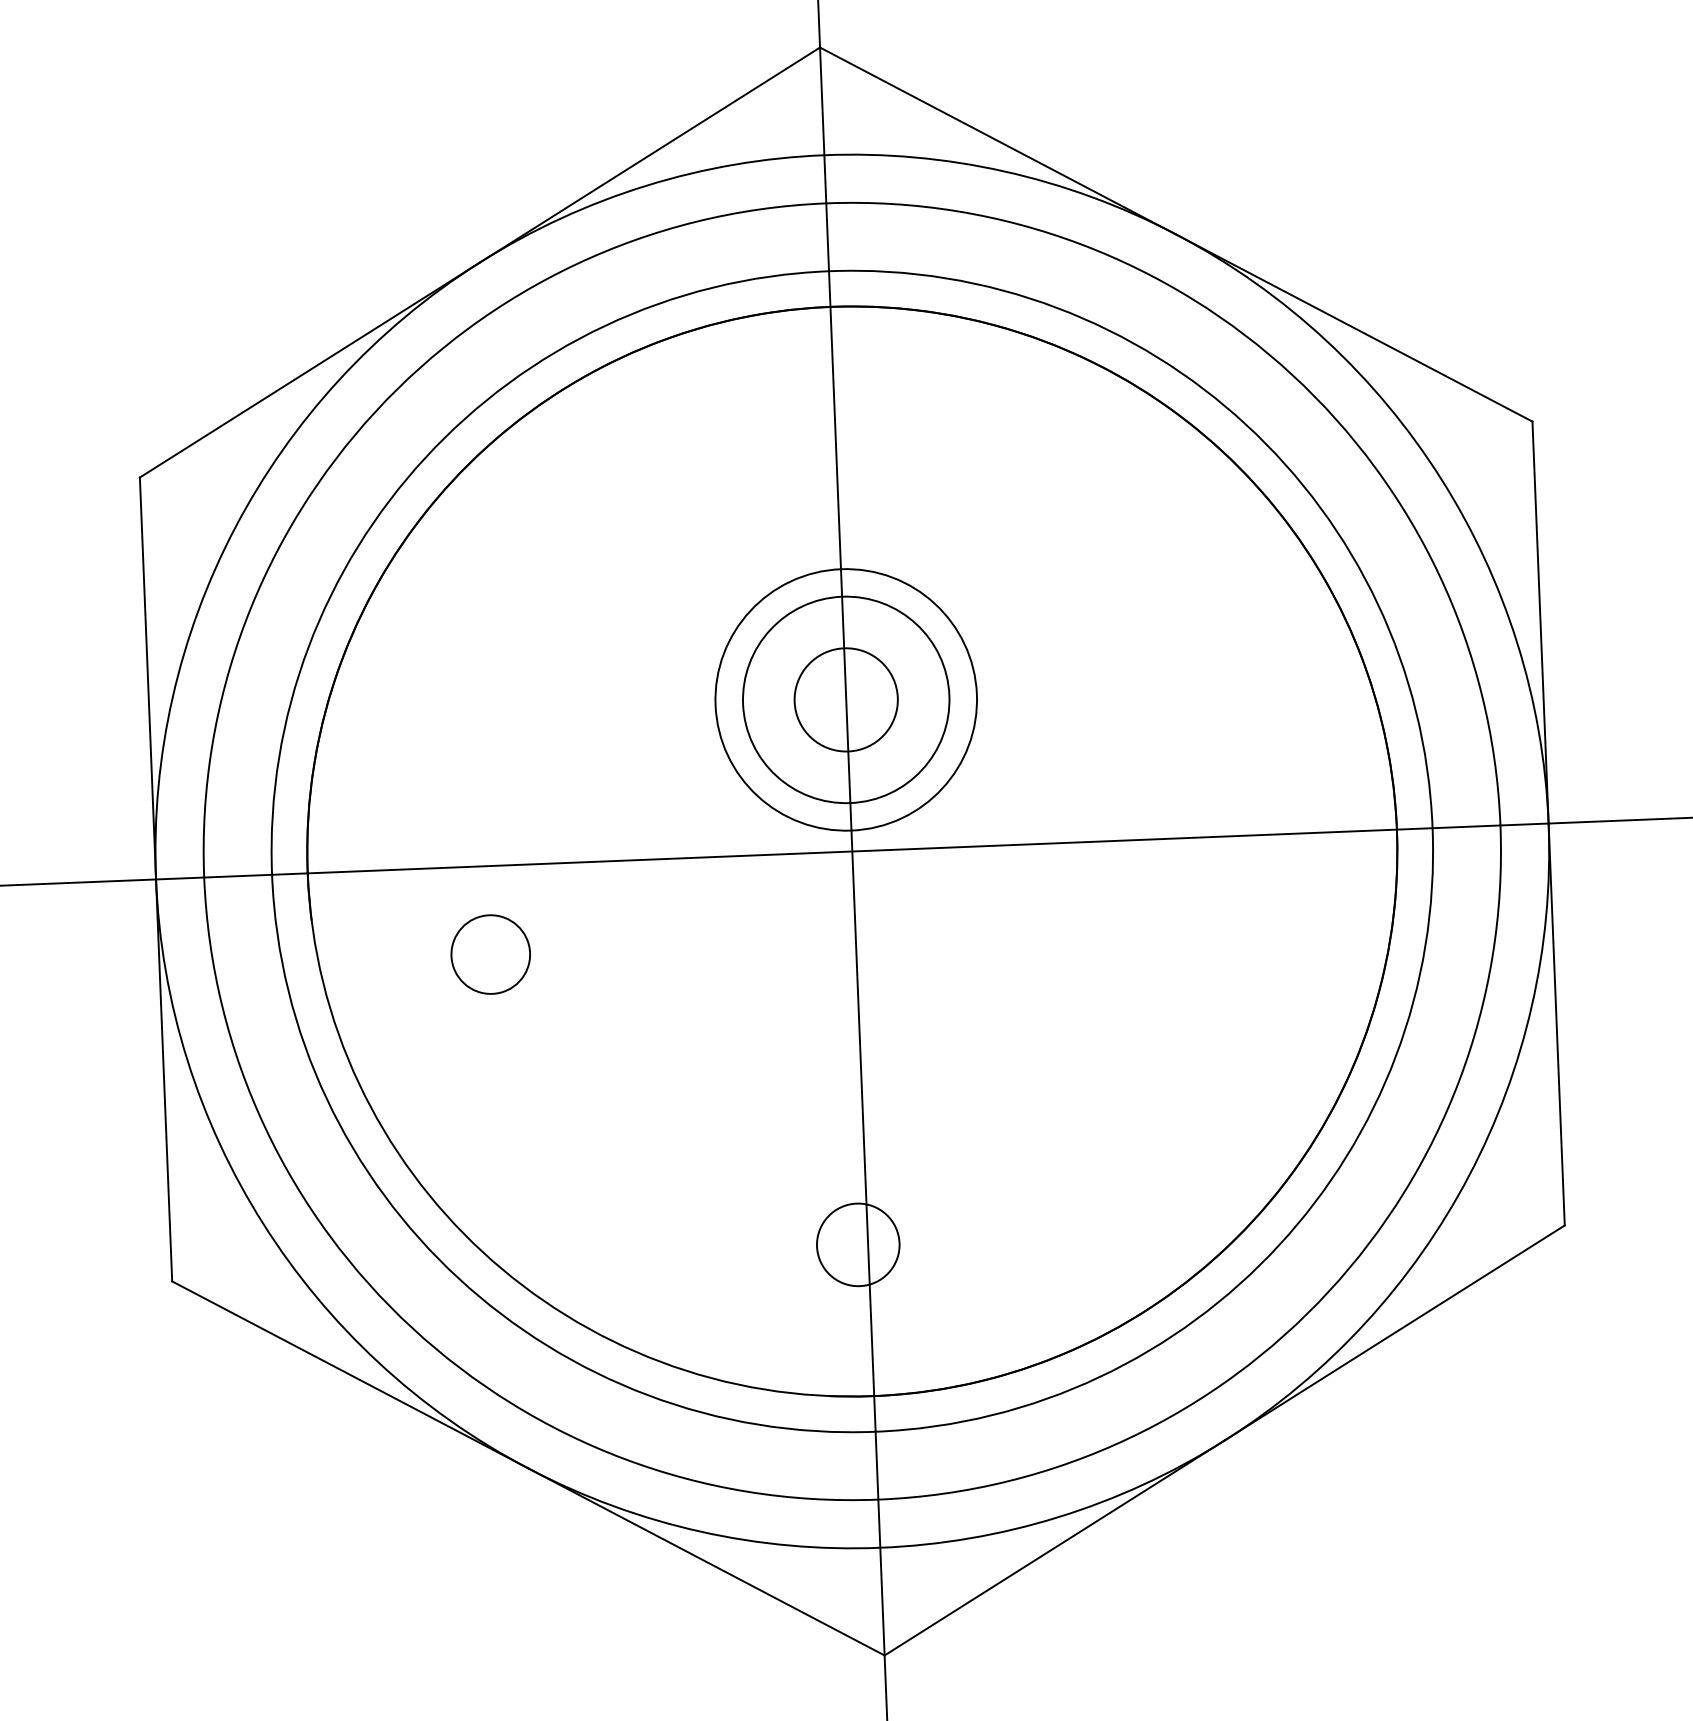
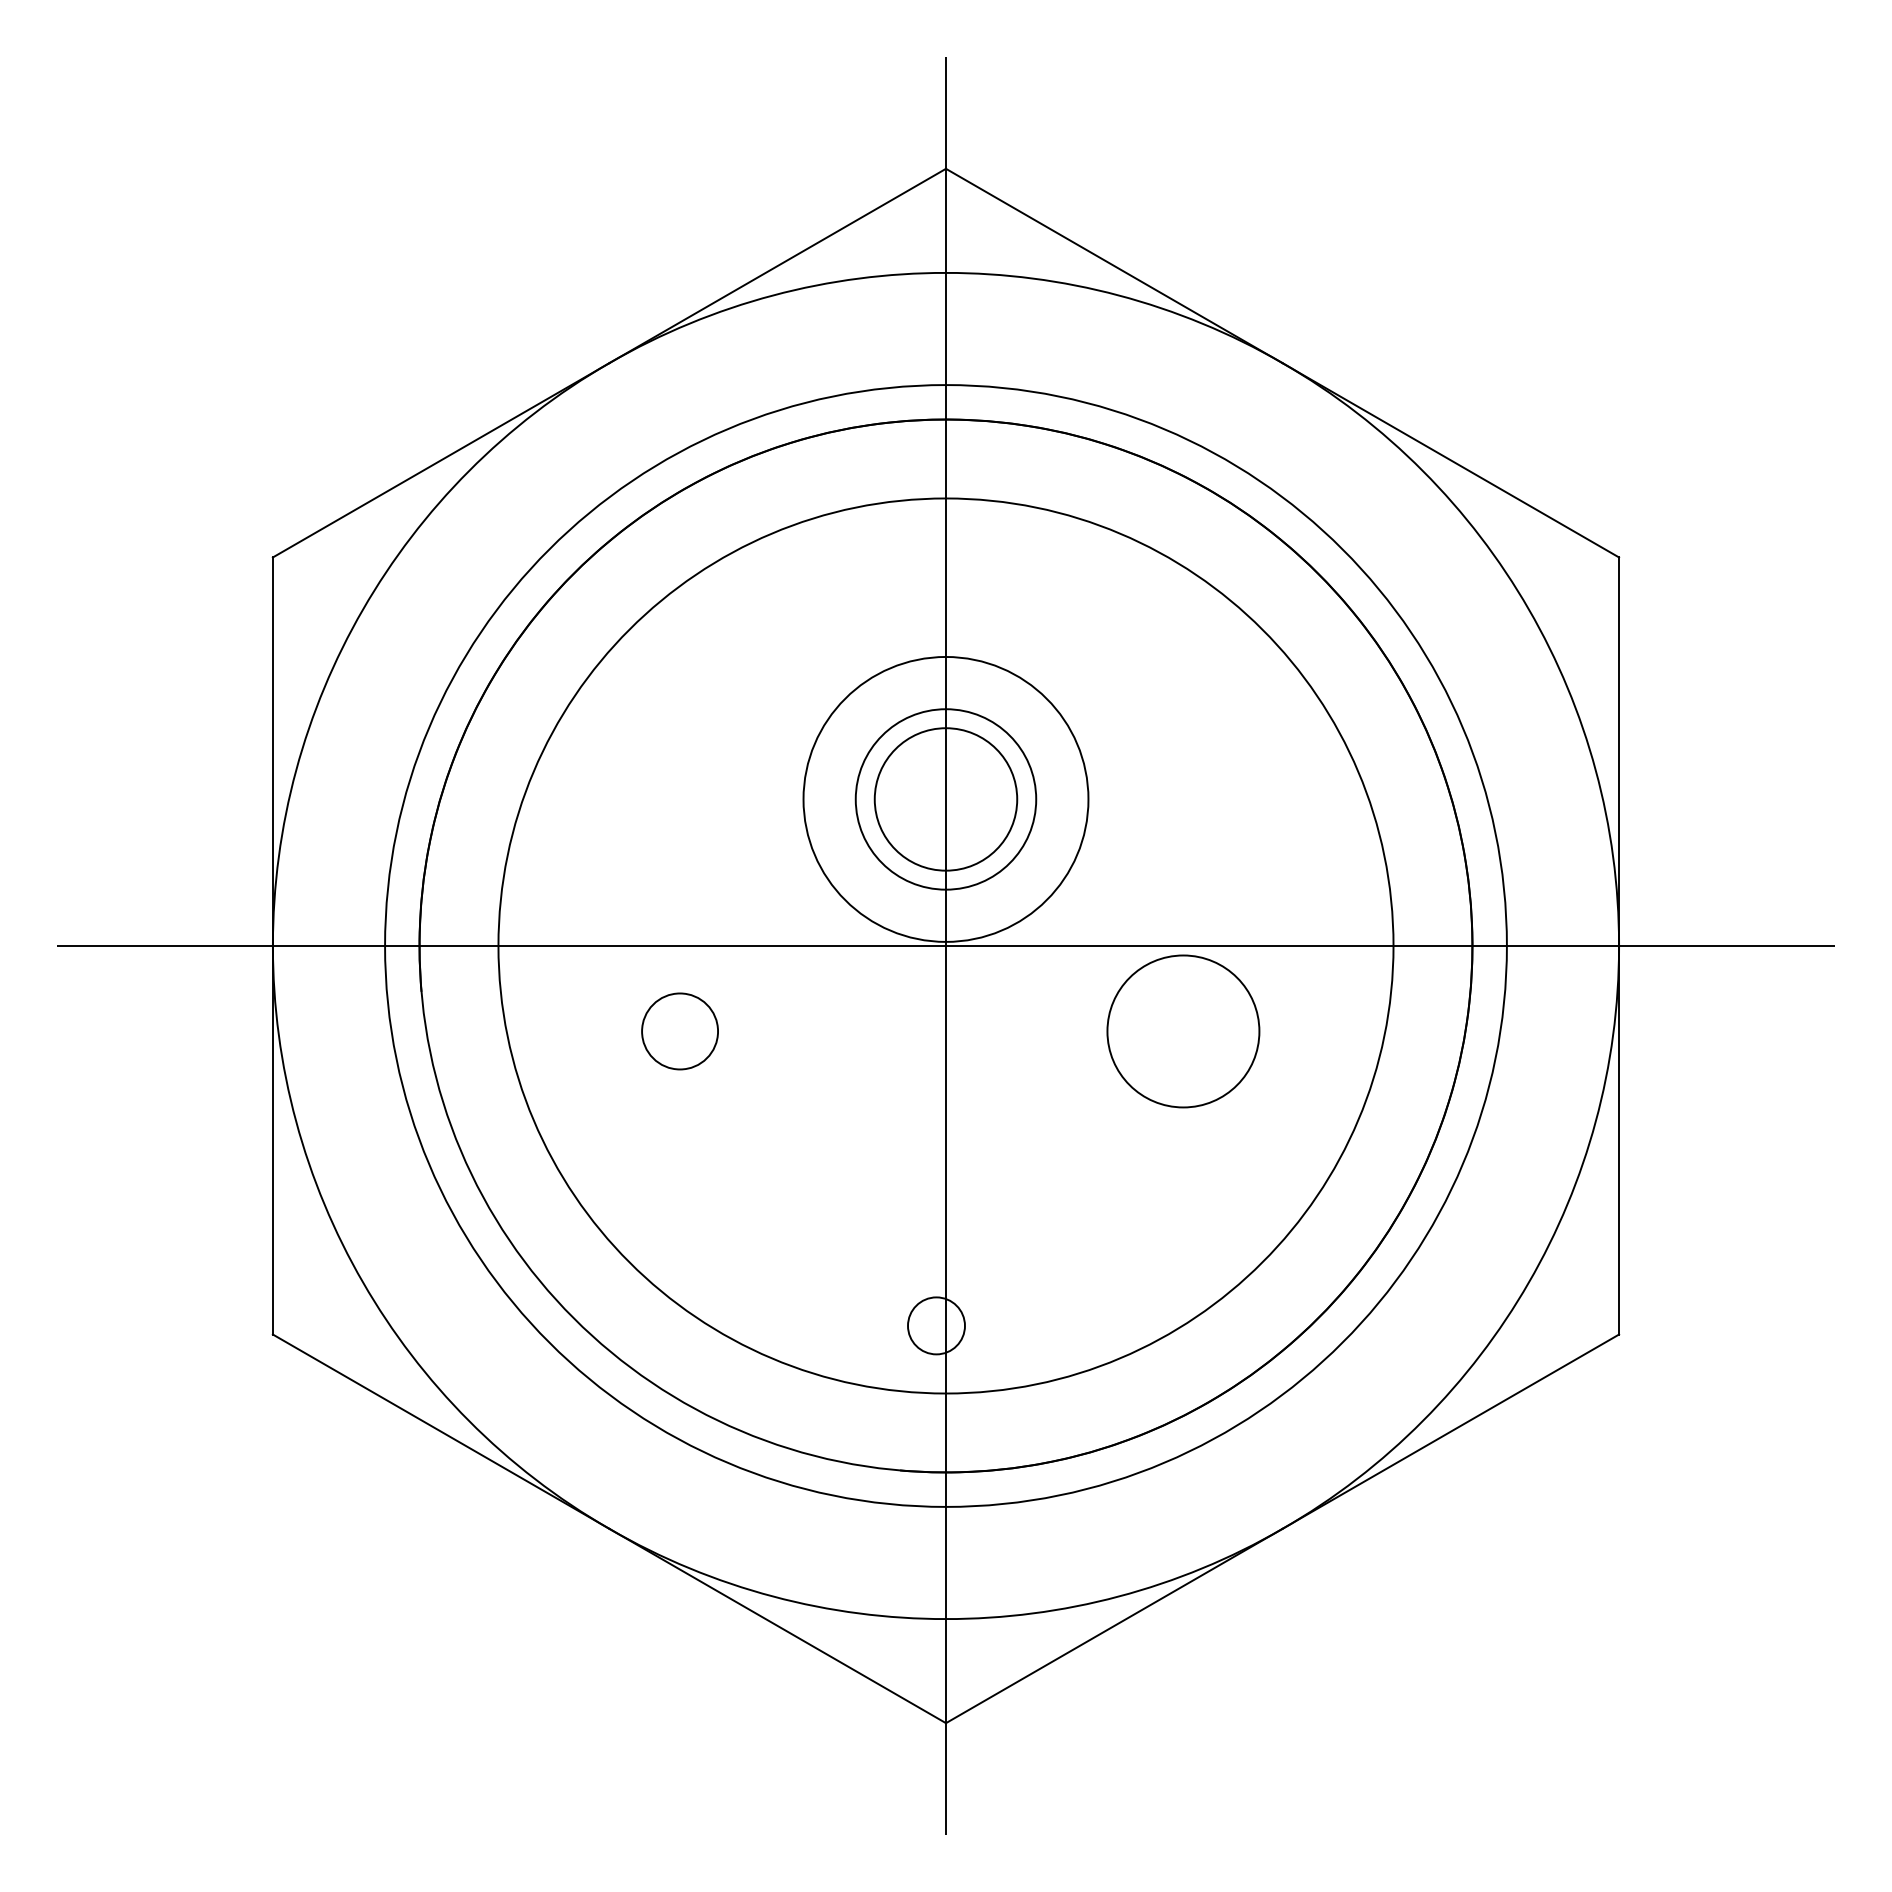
circle: (845, 698) -> (945, 798), size x1.43
circle: (845, 699) -> (945, 799), size x0.71
circle: (845, 699) -> (945, 799), size x1.43
circle: (851, 851) -> (945, 945), size x0.71
circle: (1101, 930) -> (1183, 1031), added
circle: (490, 954) -> (679, 1031), moved
circle: (858, 1244) -> (936, 1325), size x0.71

